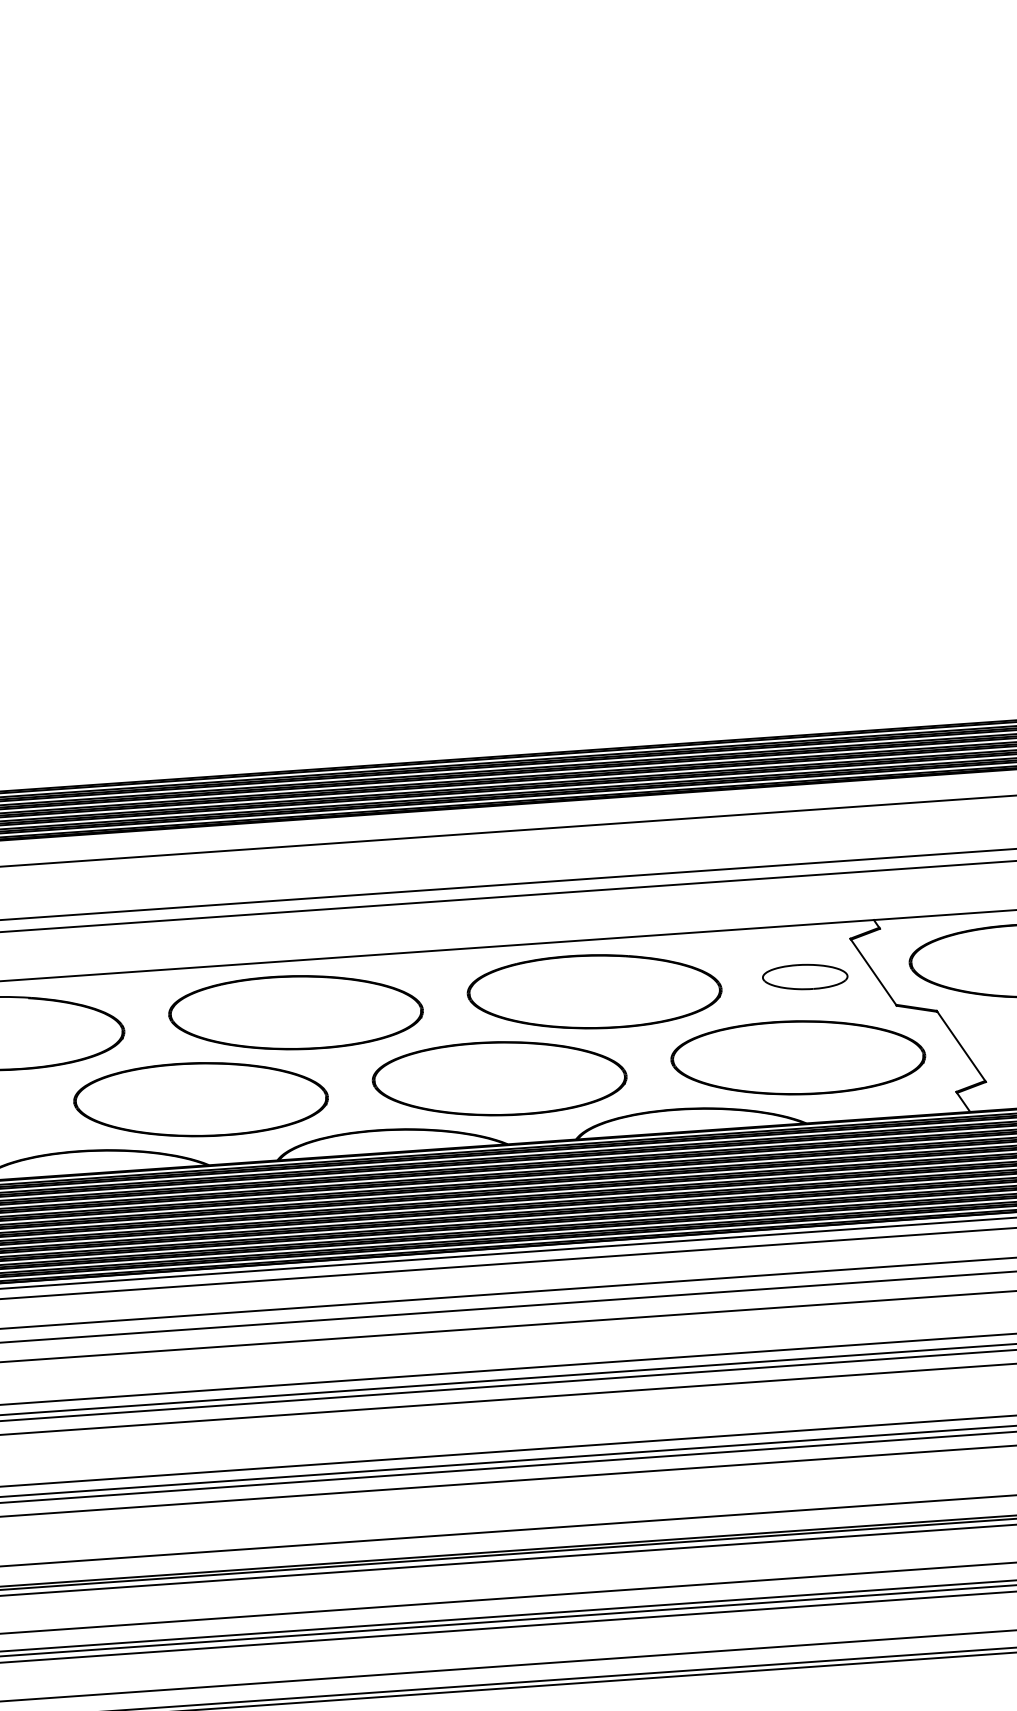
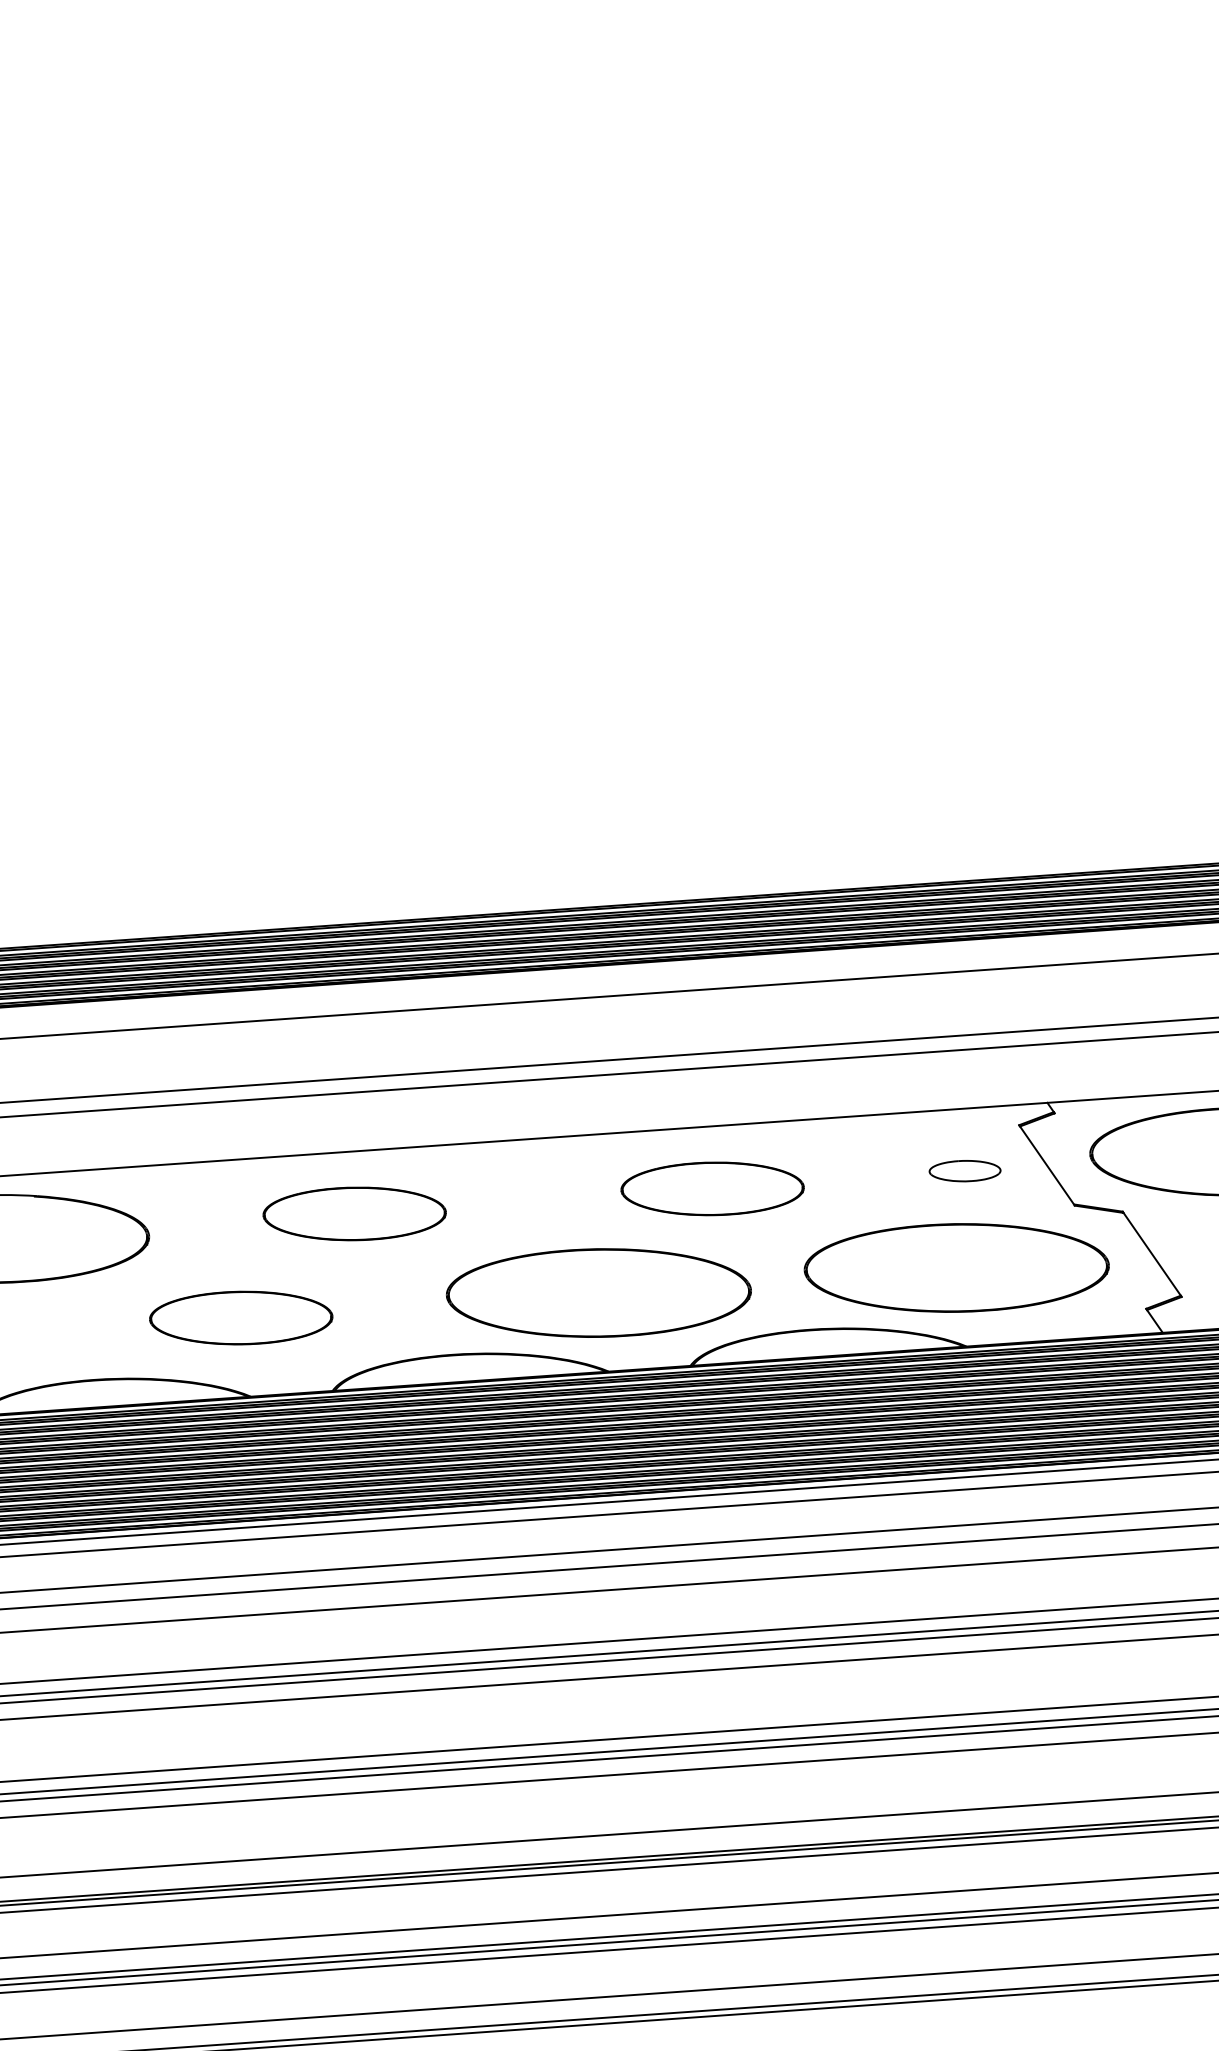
part: (804, 976) -> (964, 1170), size x0.7
part: (594, 991) -> (712, 1188), size x0.6
part: (295, 1012) -> (354, 1213), size x0.6
part: (201, 1099) -> (241, 1317), size x0.6

